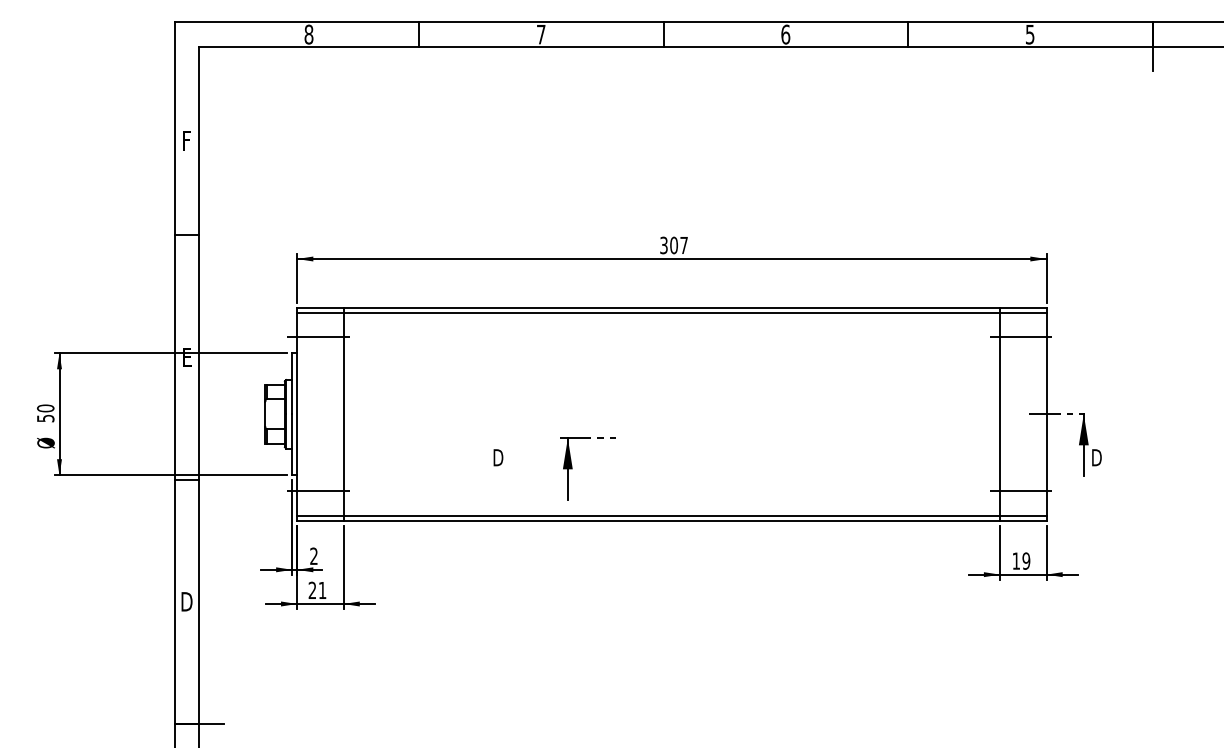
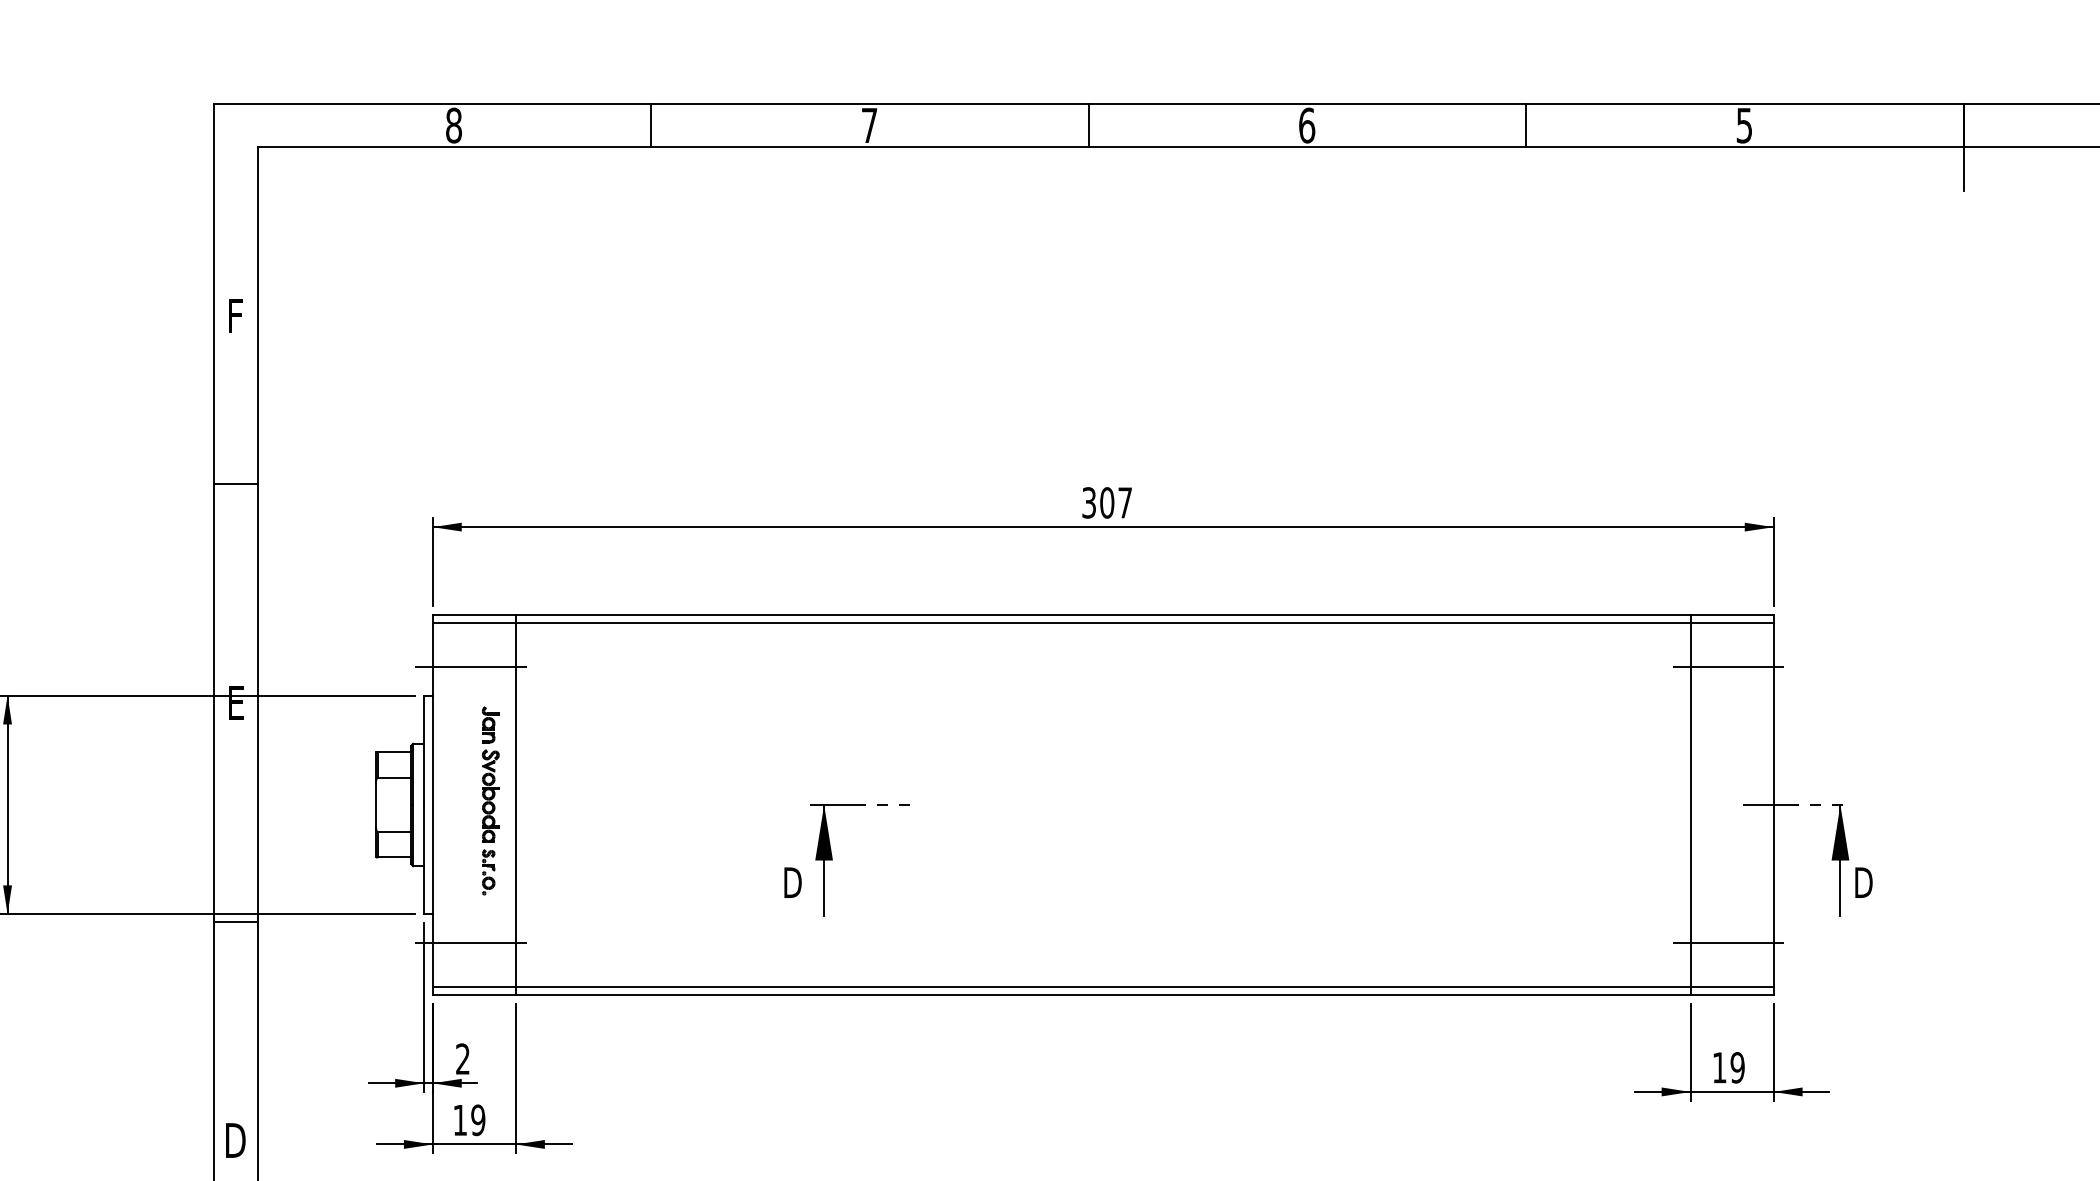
part: (329, 411) -> (490, 799), added
part: (572, 468) -> (832, 859), moved
text: (317, 590) -> (469, 1120), 21 -> 19

